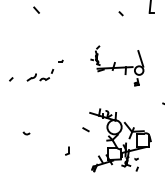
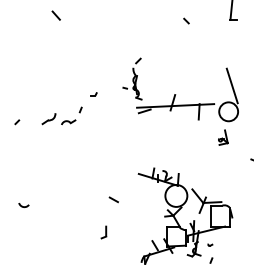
part: (117, 65) -> (180, 100), size x1.43
line: (85, 129) -> (113, 199), moved
arc: (26, 133) -> (23, 205), moved

